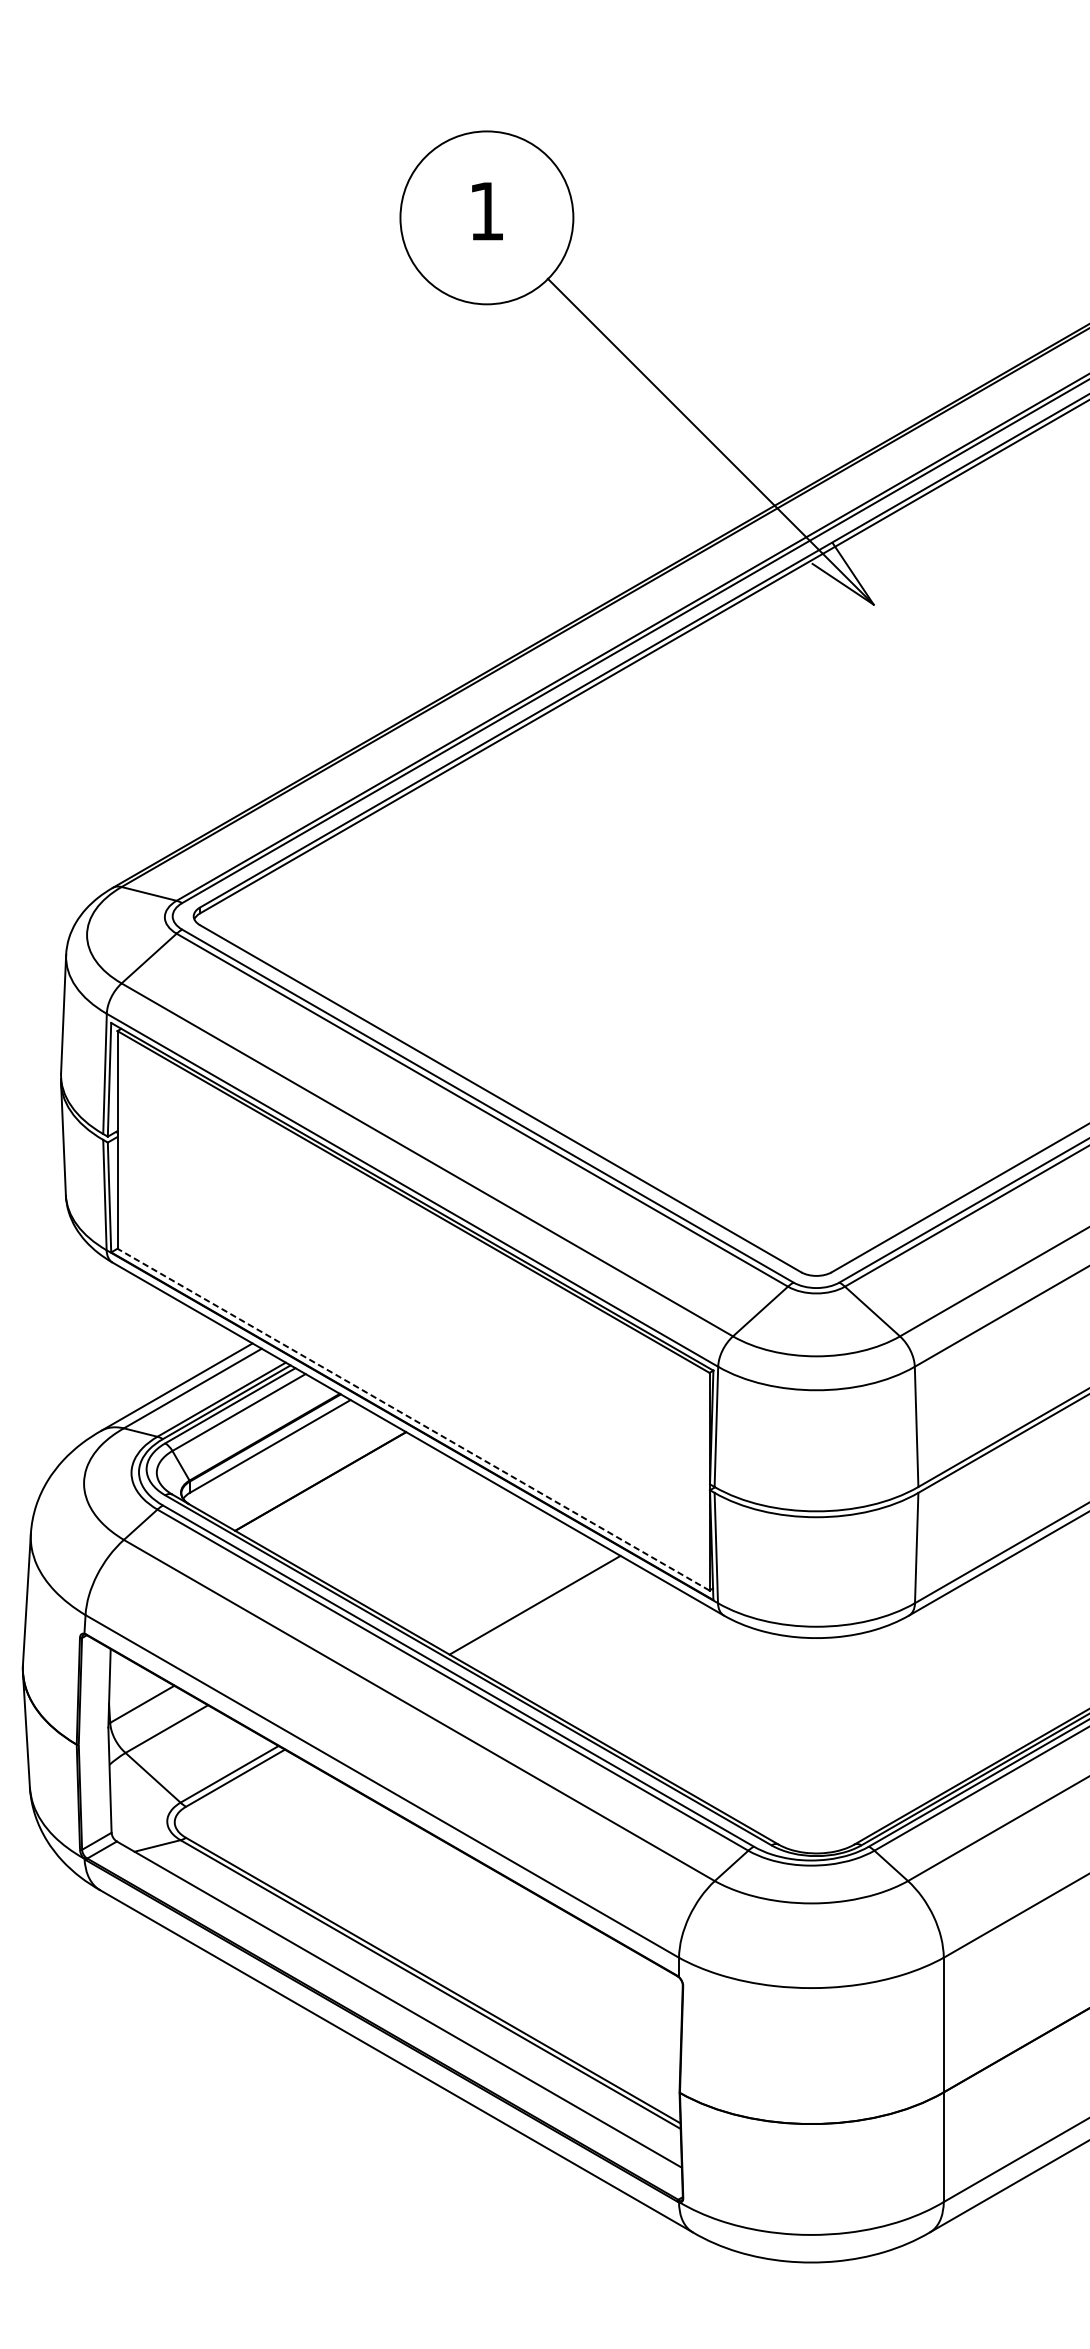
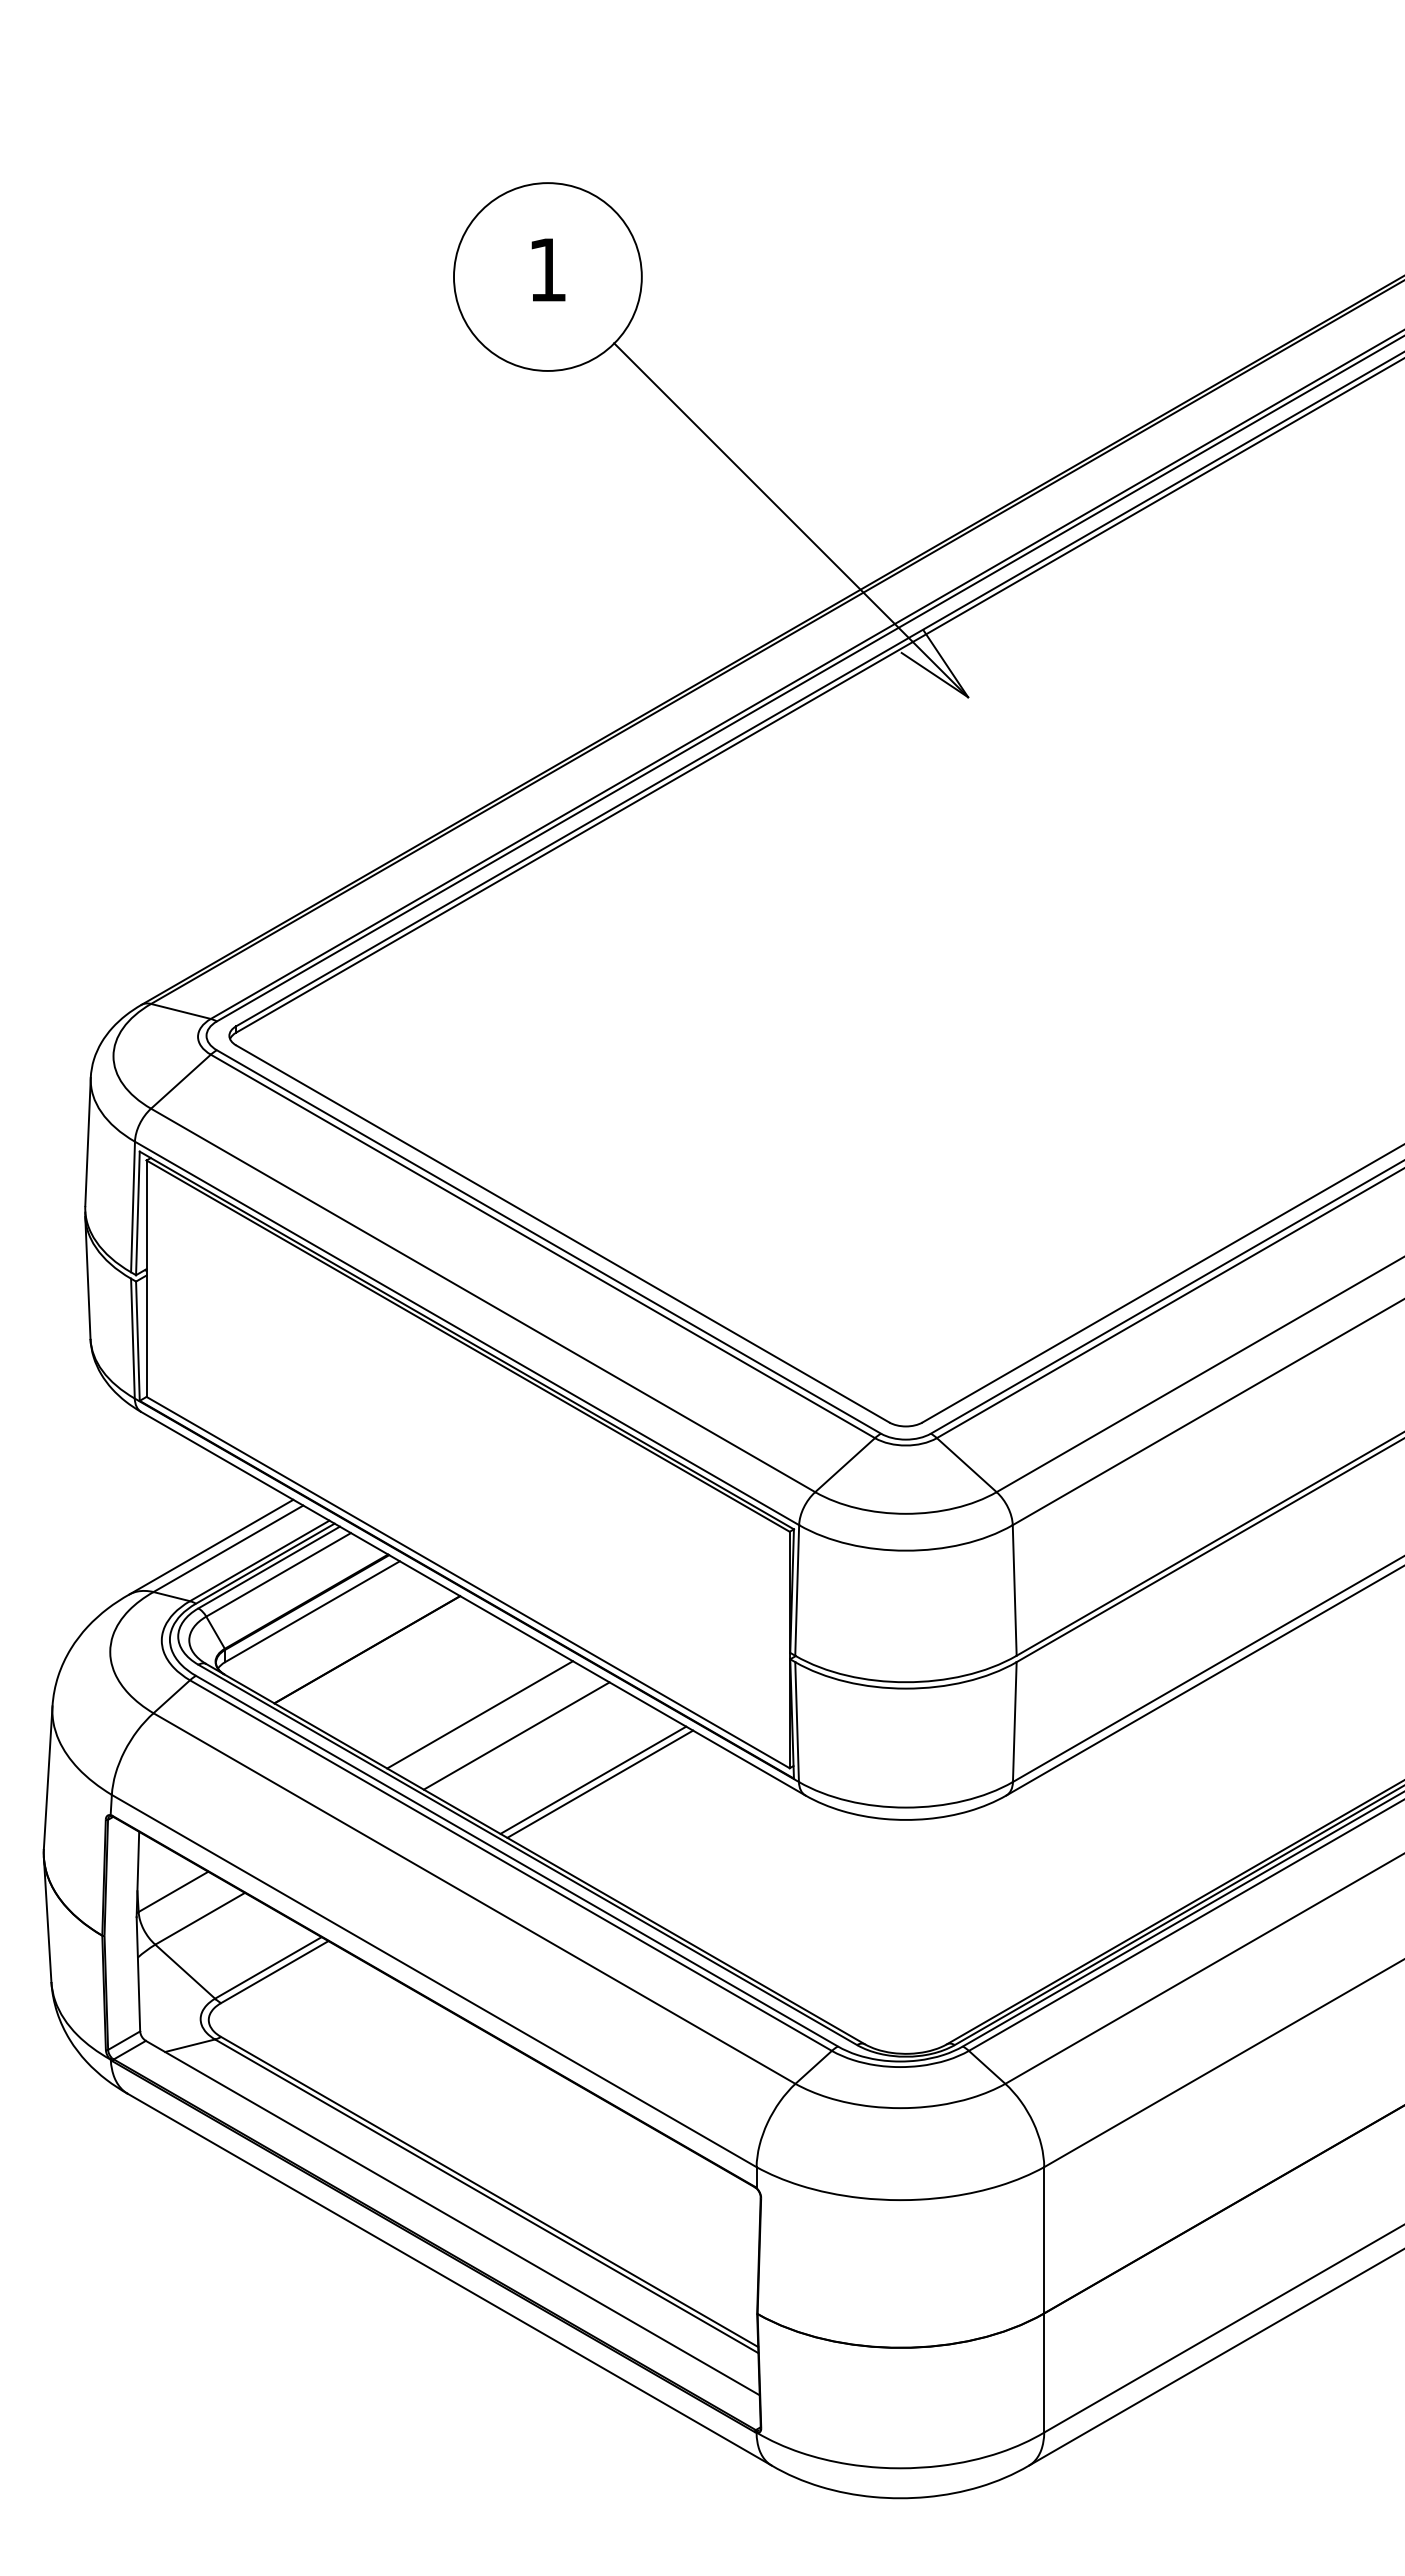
line: (412, 1419) -> (467, 1582), dashed -> solid
line: (423, 1541) -> (479, 1714), added
line: (458, 1560) -> (516, 1735), added
line: (528, 1600) -> (593, 1779), added

